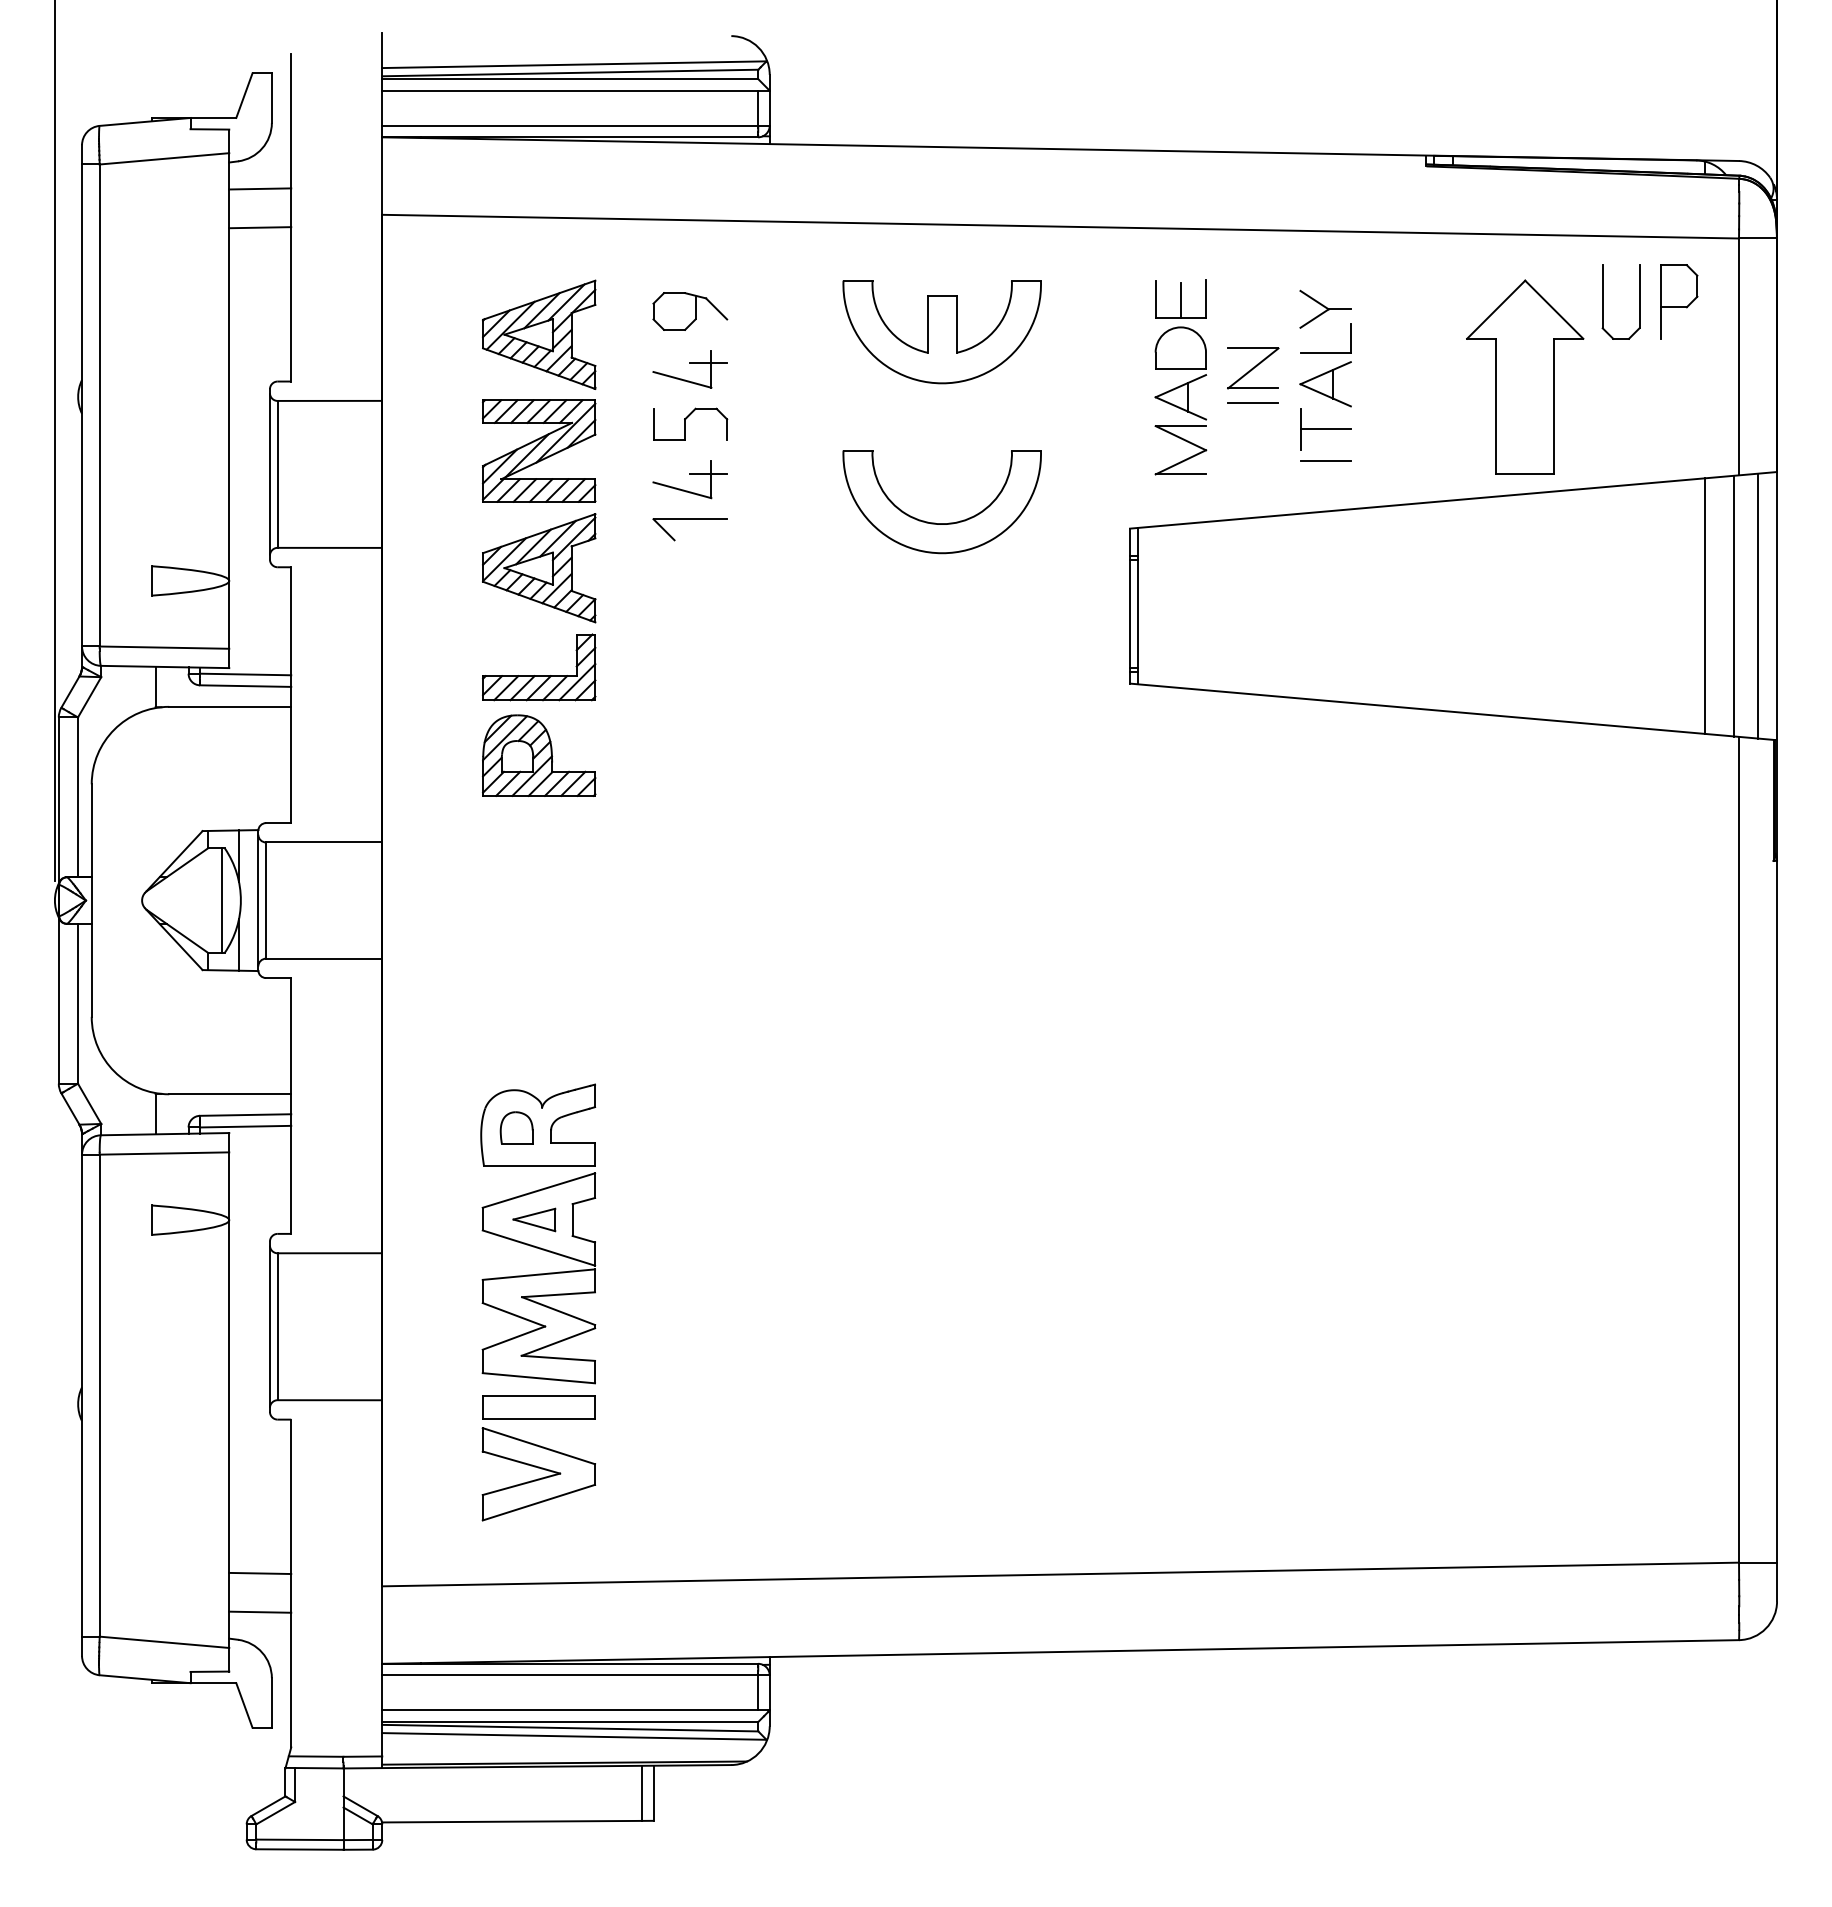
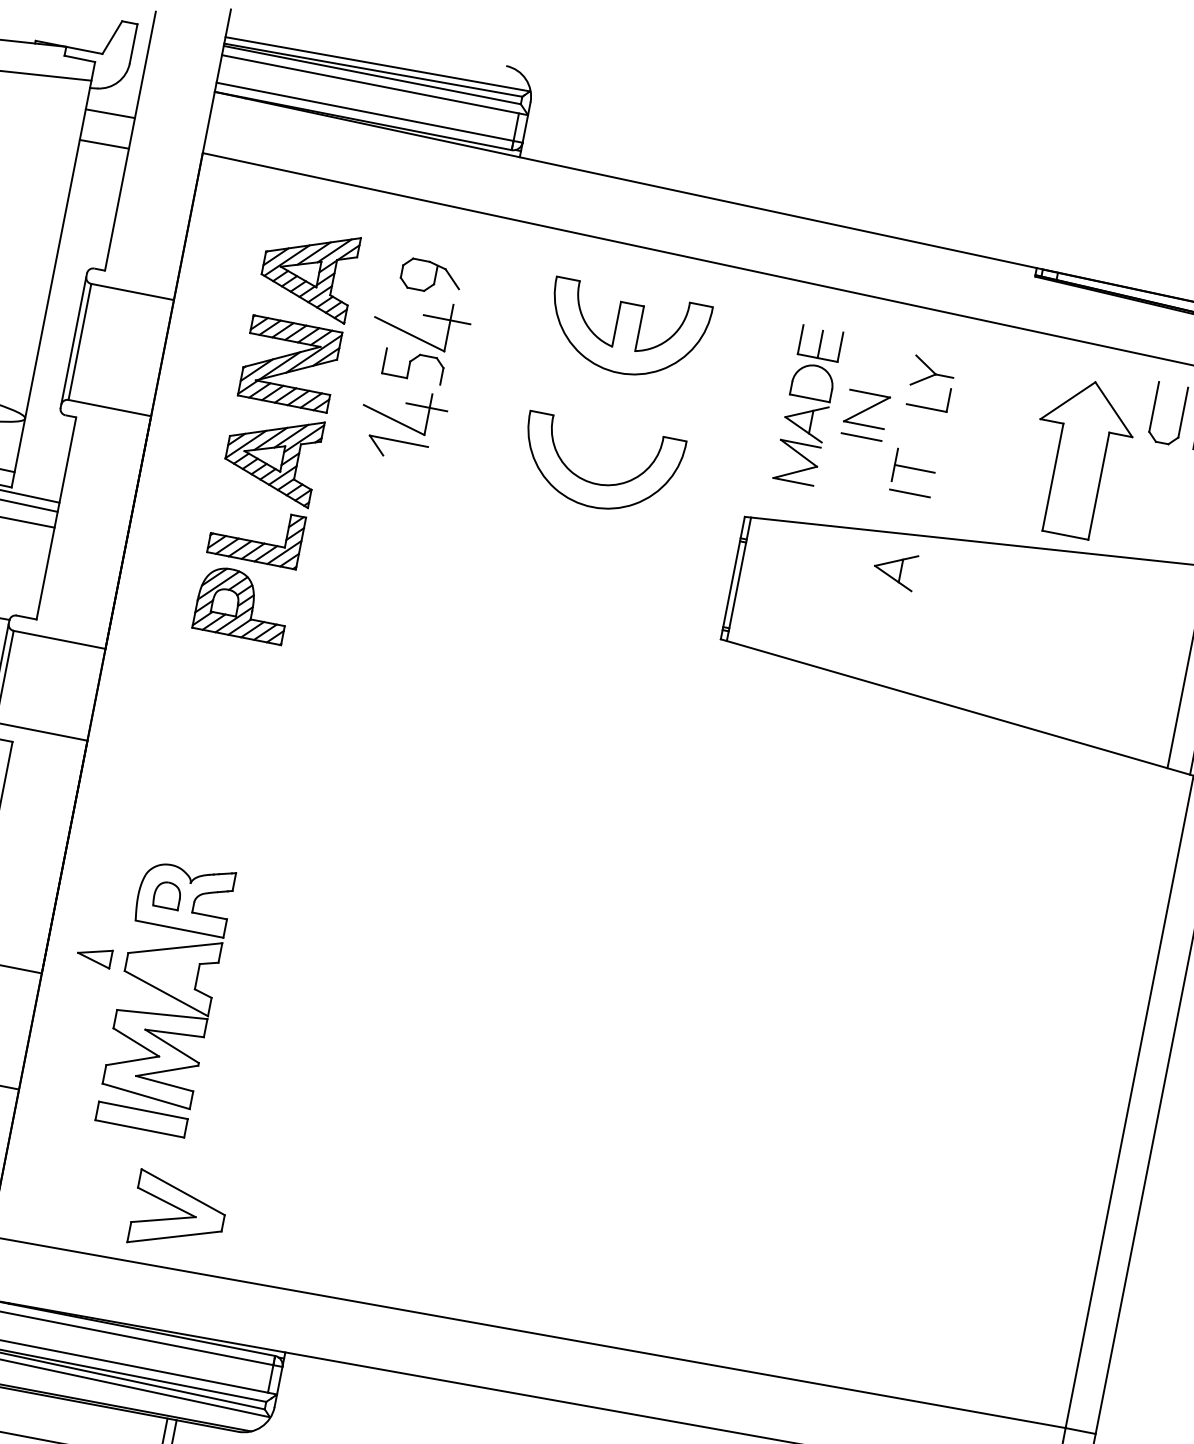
part: (689, 369) -> (421, 322), size x1.6
part: (1325, 384) -> (894, 569), moved
part: (689, 479) -> (404, 409), size x1.4
part: (534, 1219) -> (94, 956), moved
part: (538, 1474) -> (178, 1214), moved

